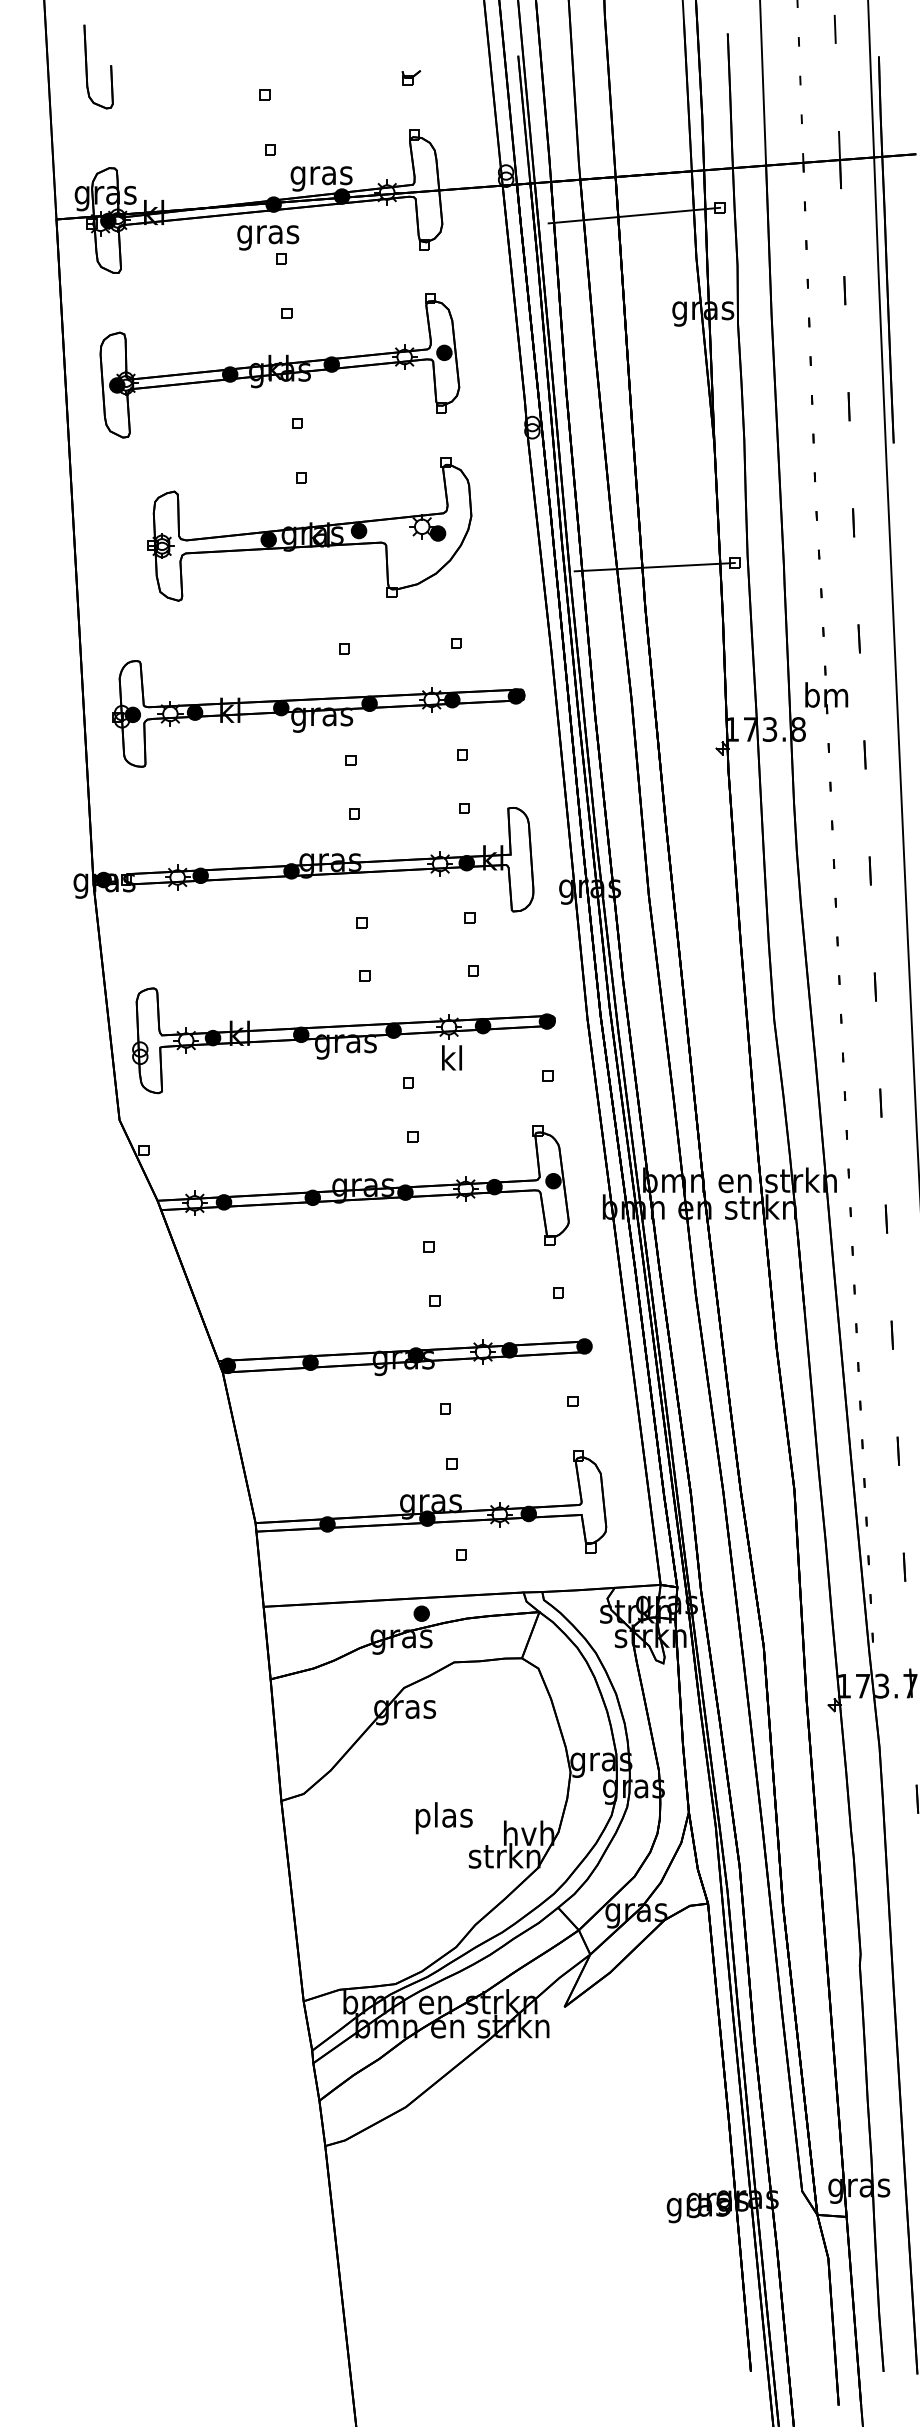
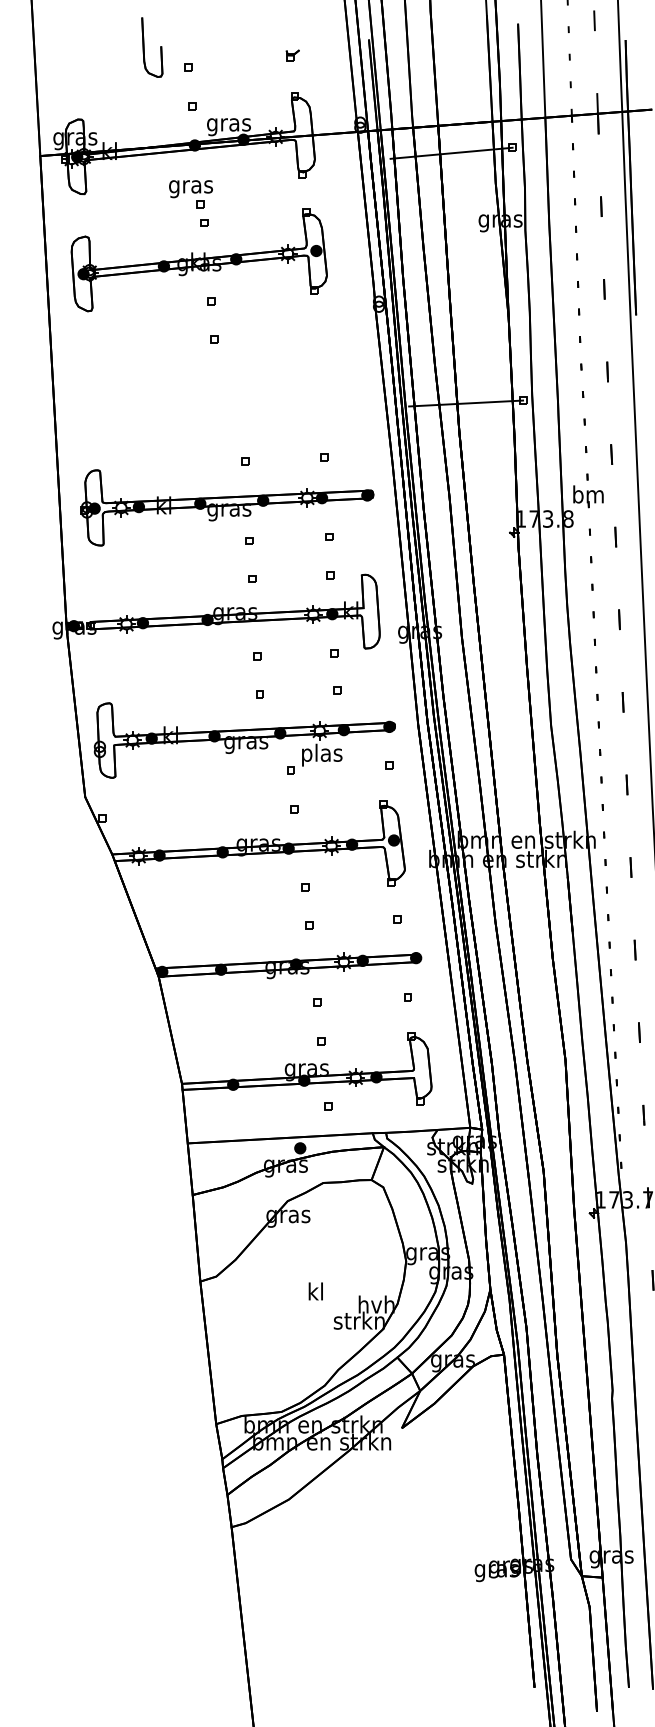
part: (87, 66) -> (144, 47), moved
part: (267, 245) -> (190, 194), moved
part: (309, 529) -> (220, 376), removed
text: (452, 1060) -> (322, 754), kl -> plas
text: (444, 1817) -> (316, 1293), plas -> kl

